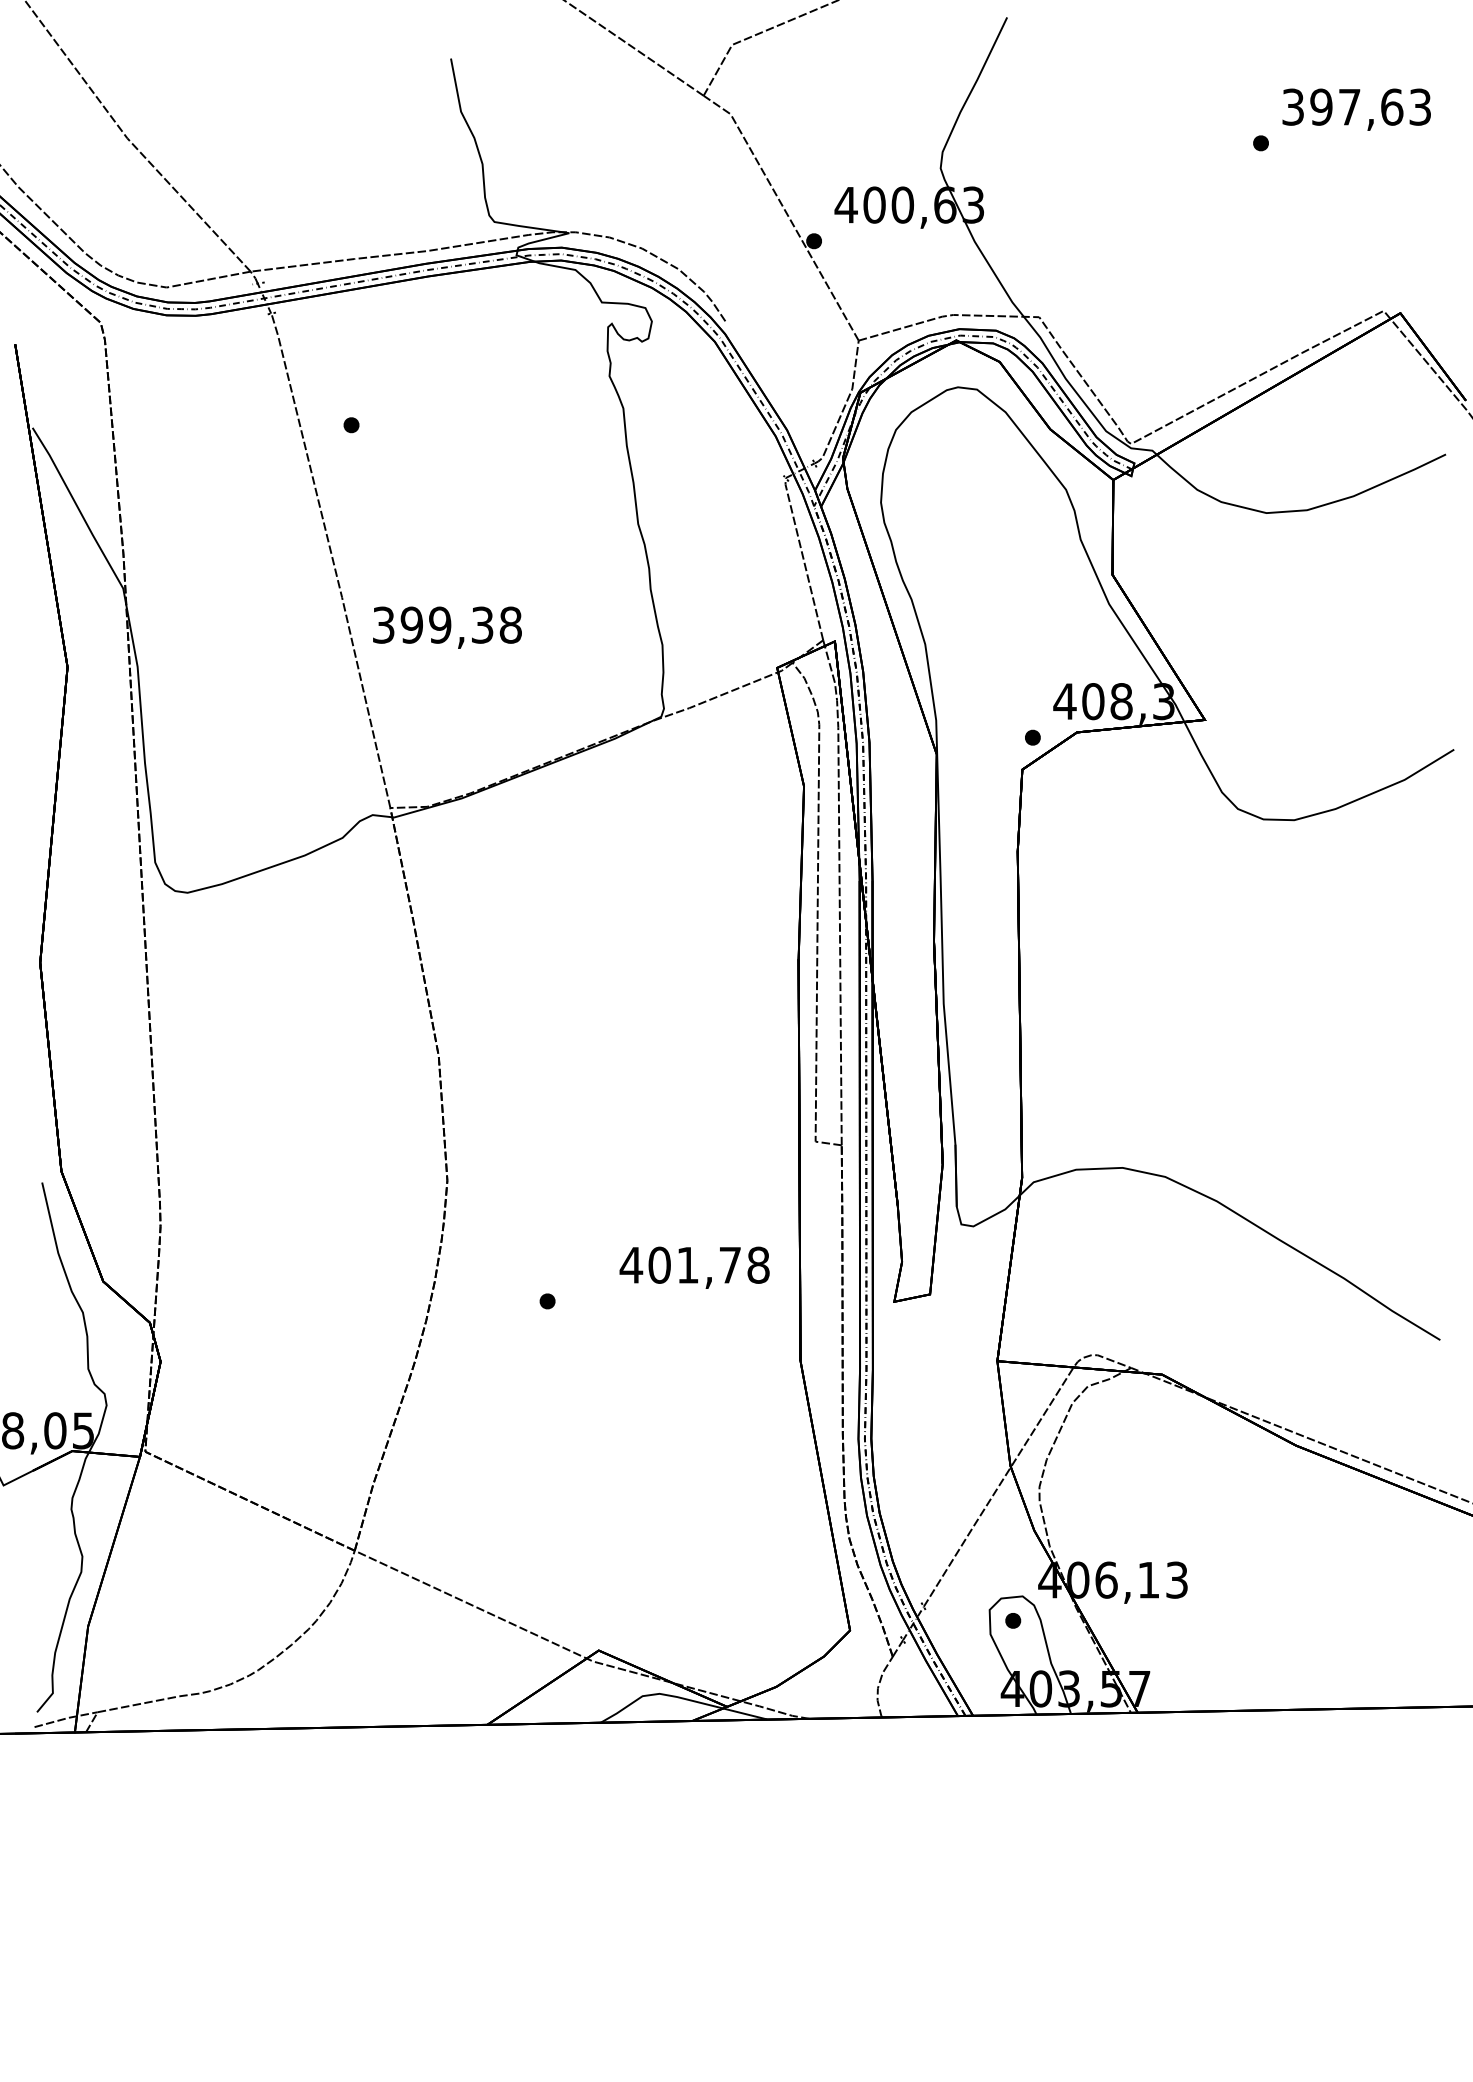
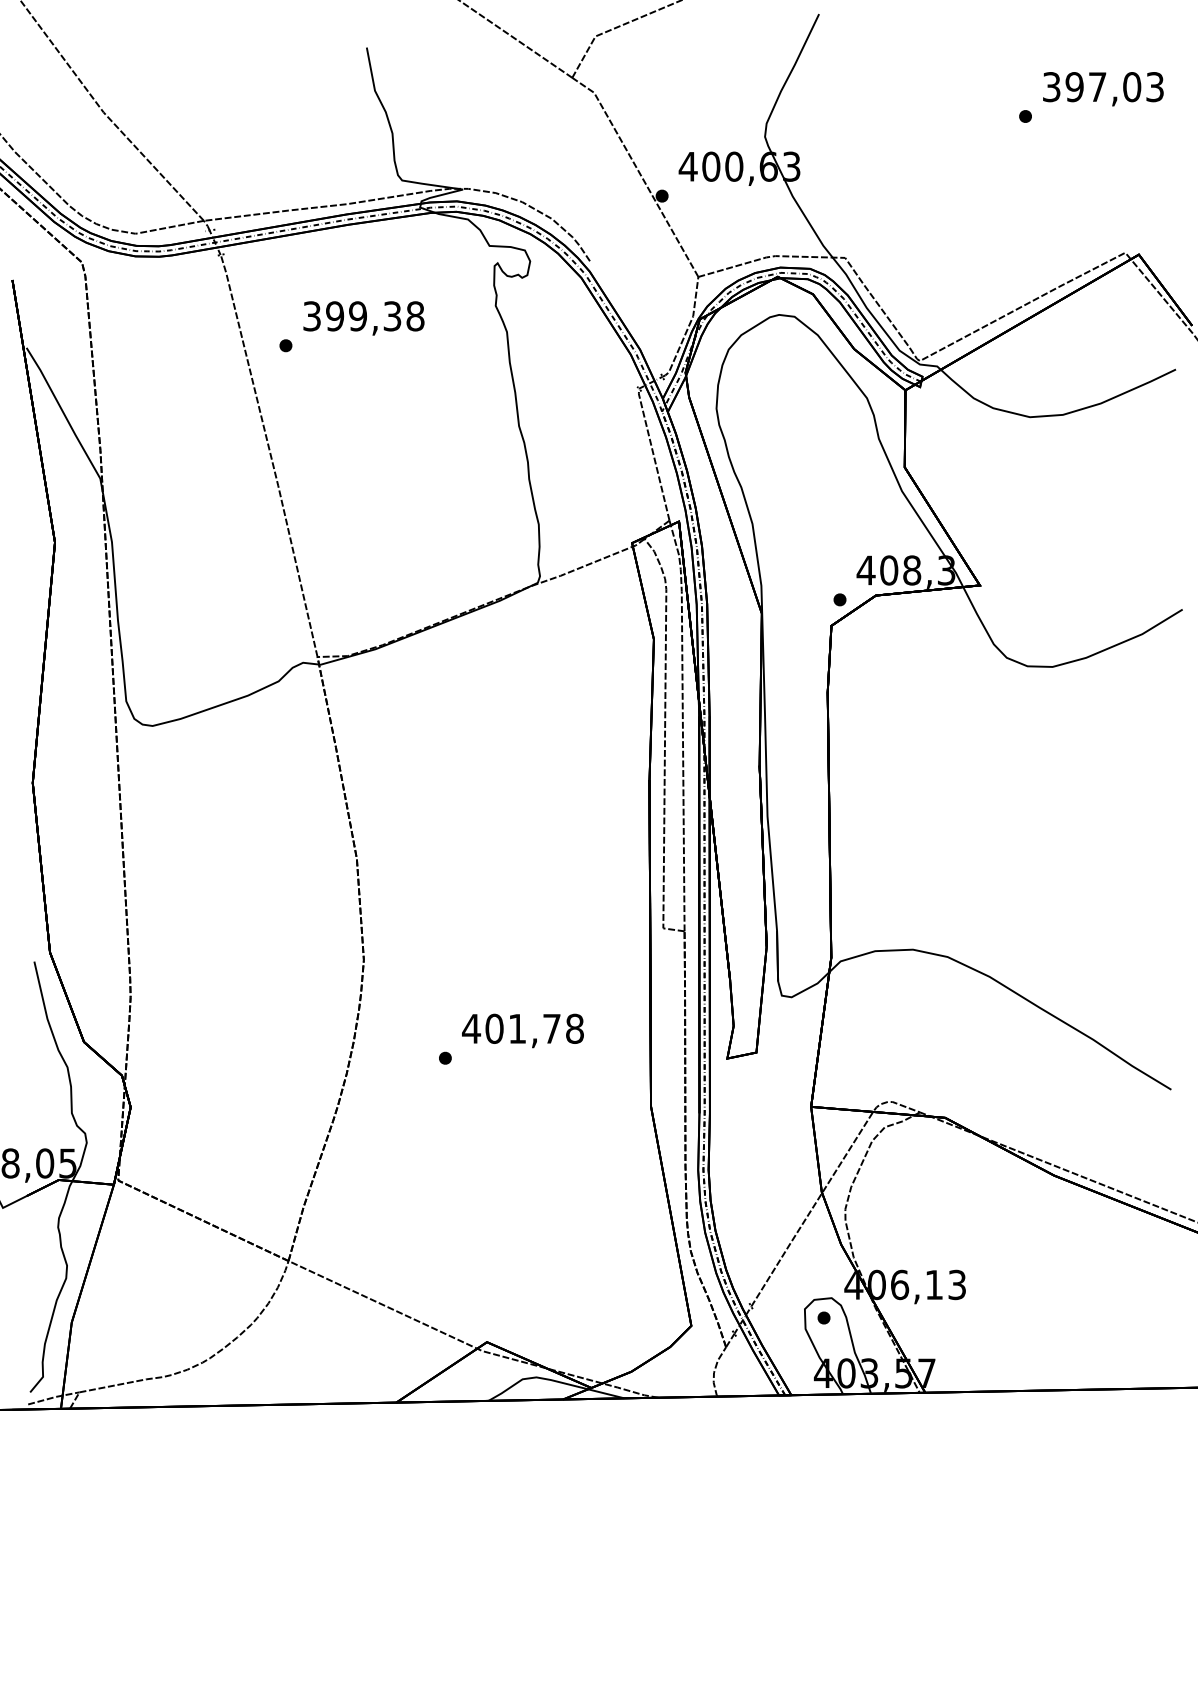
text: (1392, 107) -> (1132, 87), 397,63 -> 397,03
text: (446, 627) -> (363, 318), moved
text: (694, 1267) -> (522, 1030), moved

